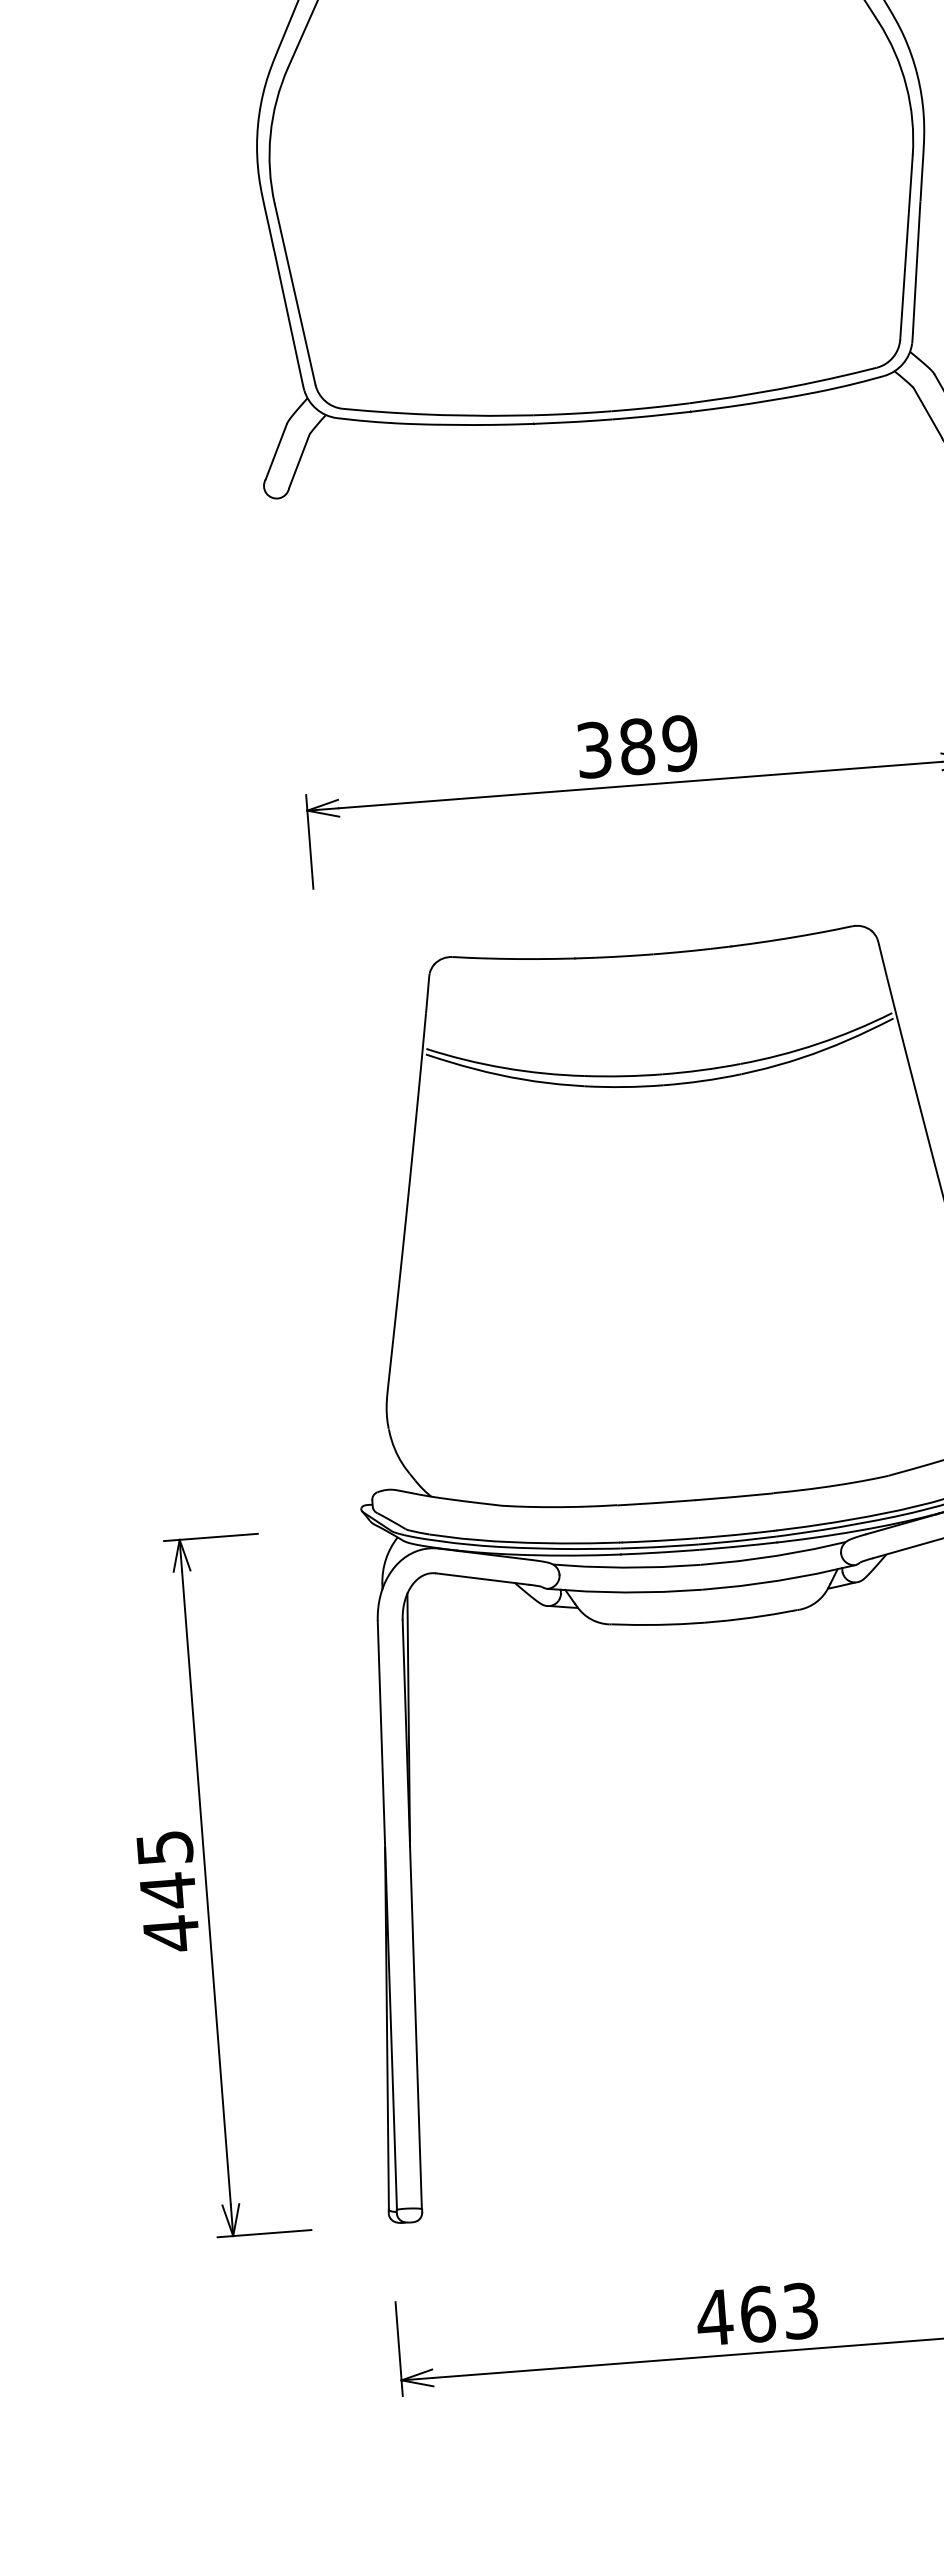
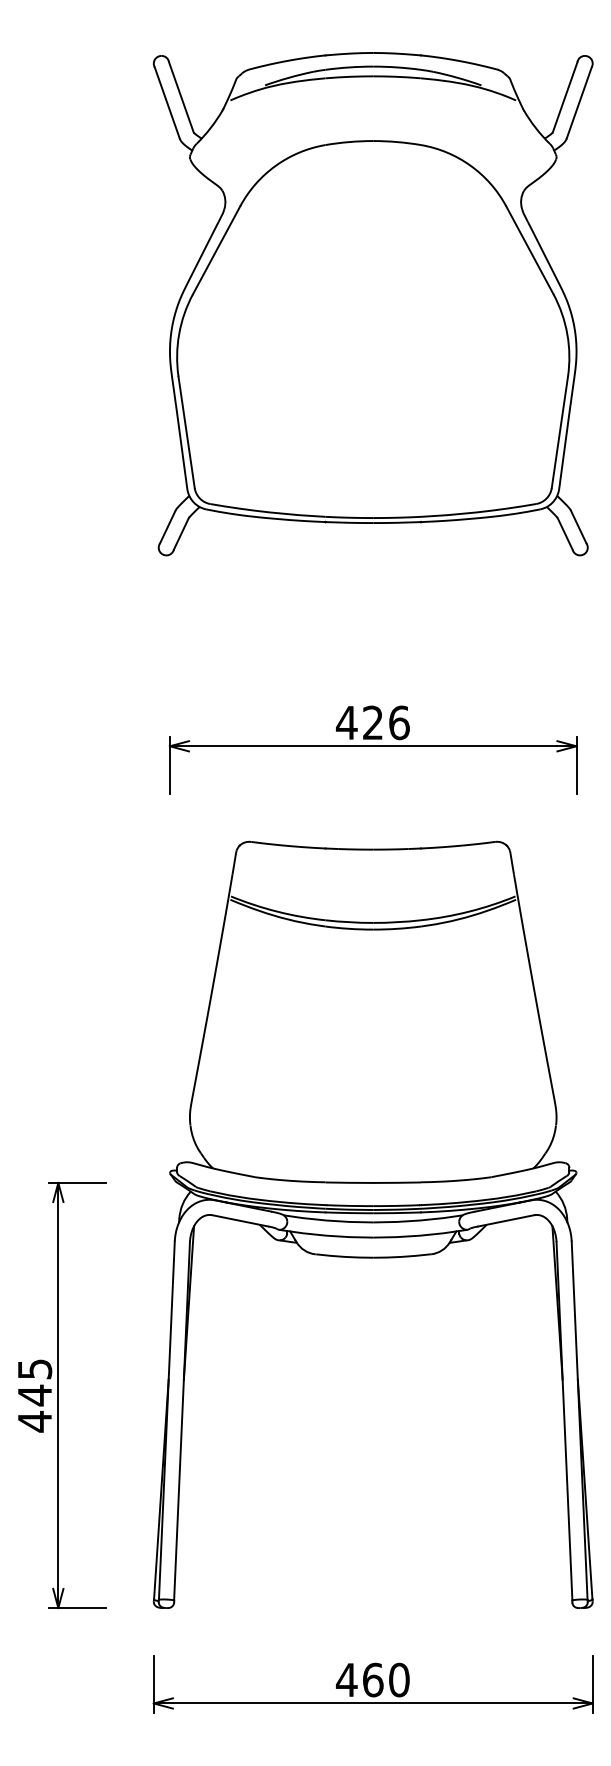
text: (636, 746) -> (372, 722), 389 -> 426
text: (800, 2310) -> (399, 1679), 463 -> 460

